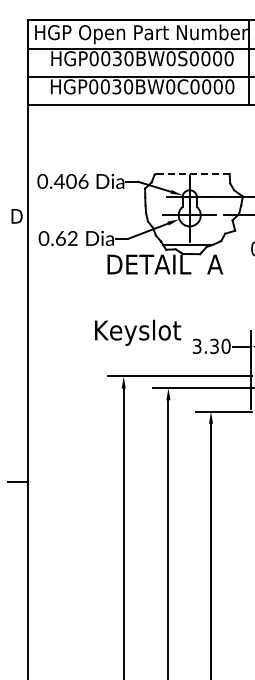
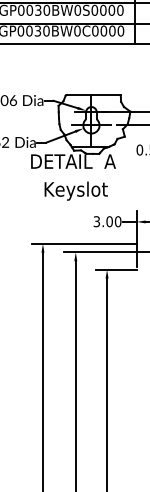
line: (193, 173) -> (94, 94), dashed -> solid
text: (138, 332) -> (76, 190), moved
text: (214, 345) -> (109, 221), 3.30 -> 3.00

